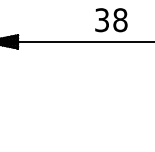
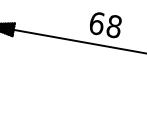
text: (102, 20) -> (97, 23), 38 -> 68

